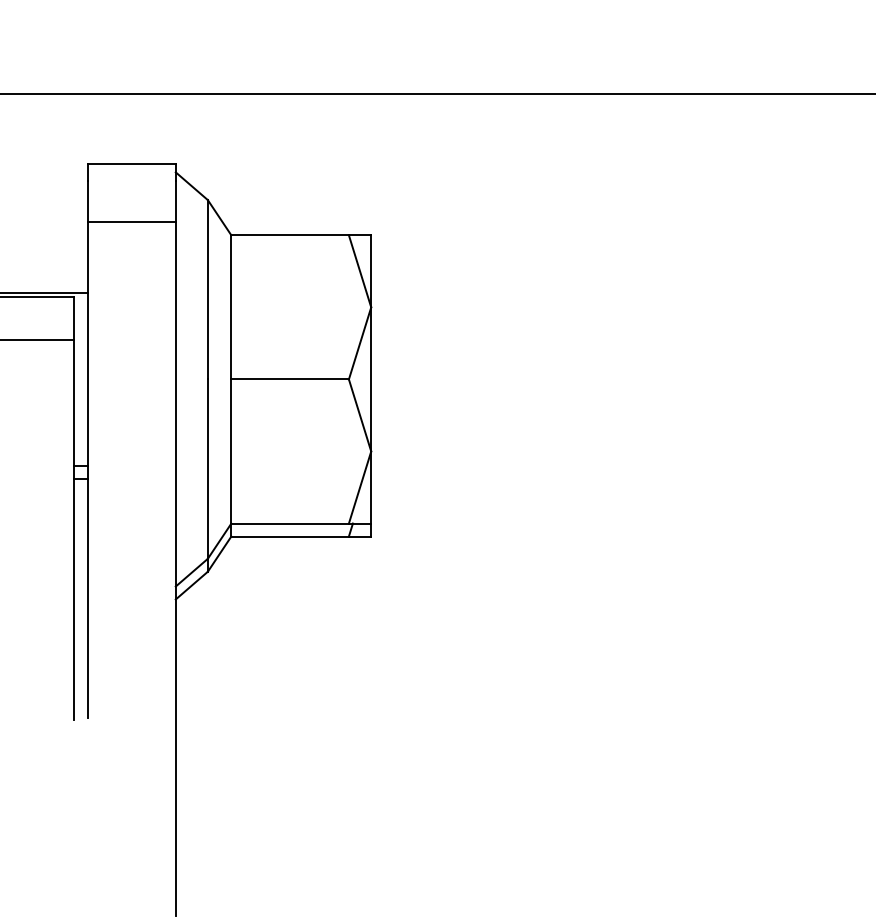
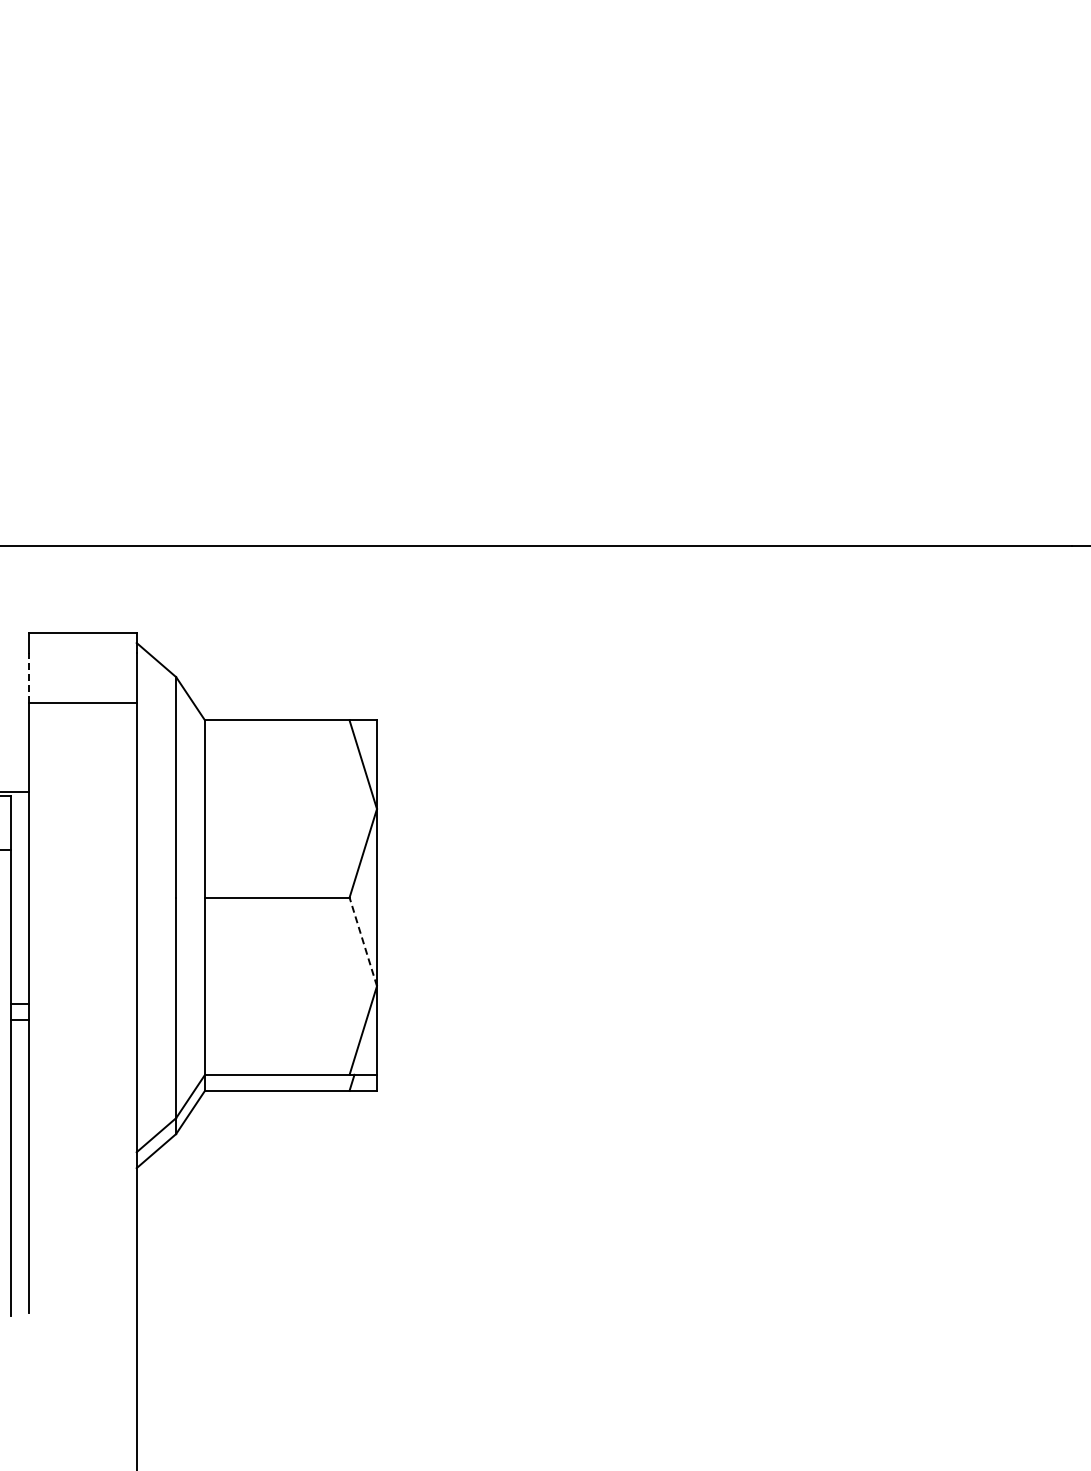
line: (88, 200) -> (29, 677), solid -> dashed
line: (360, 415) -> (363, 941), solid -> dashed

